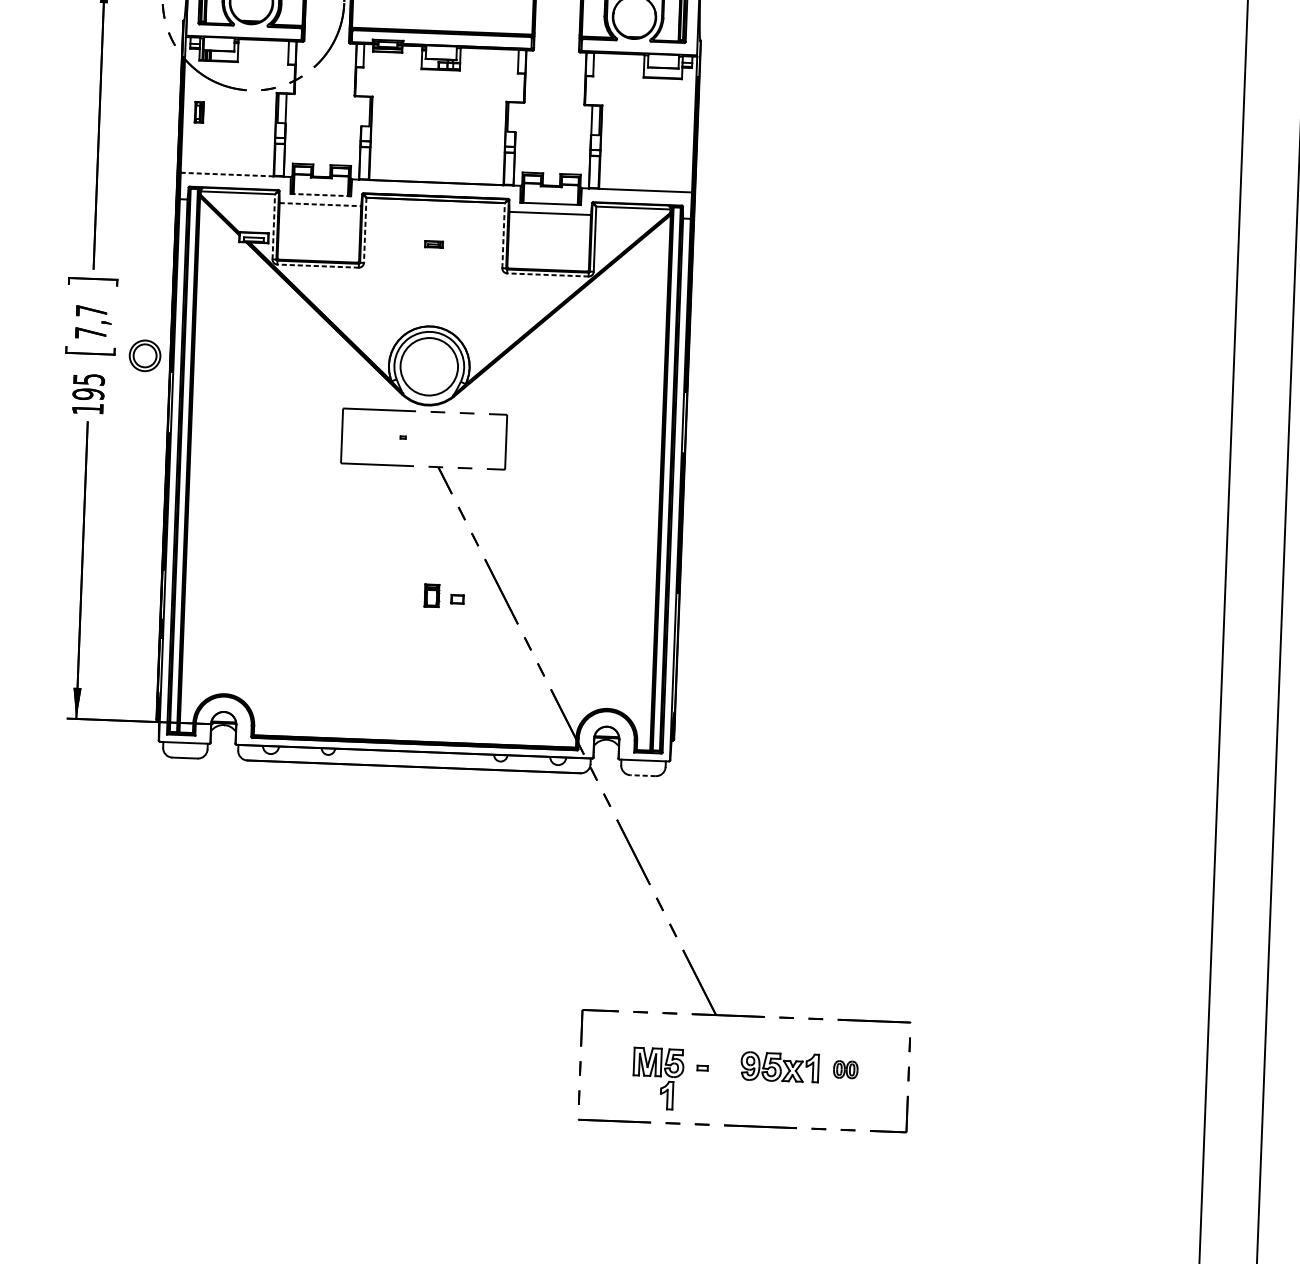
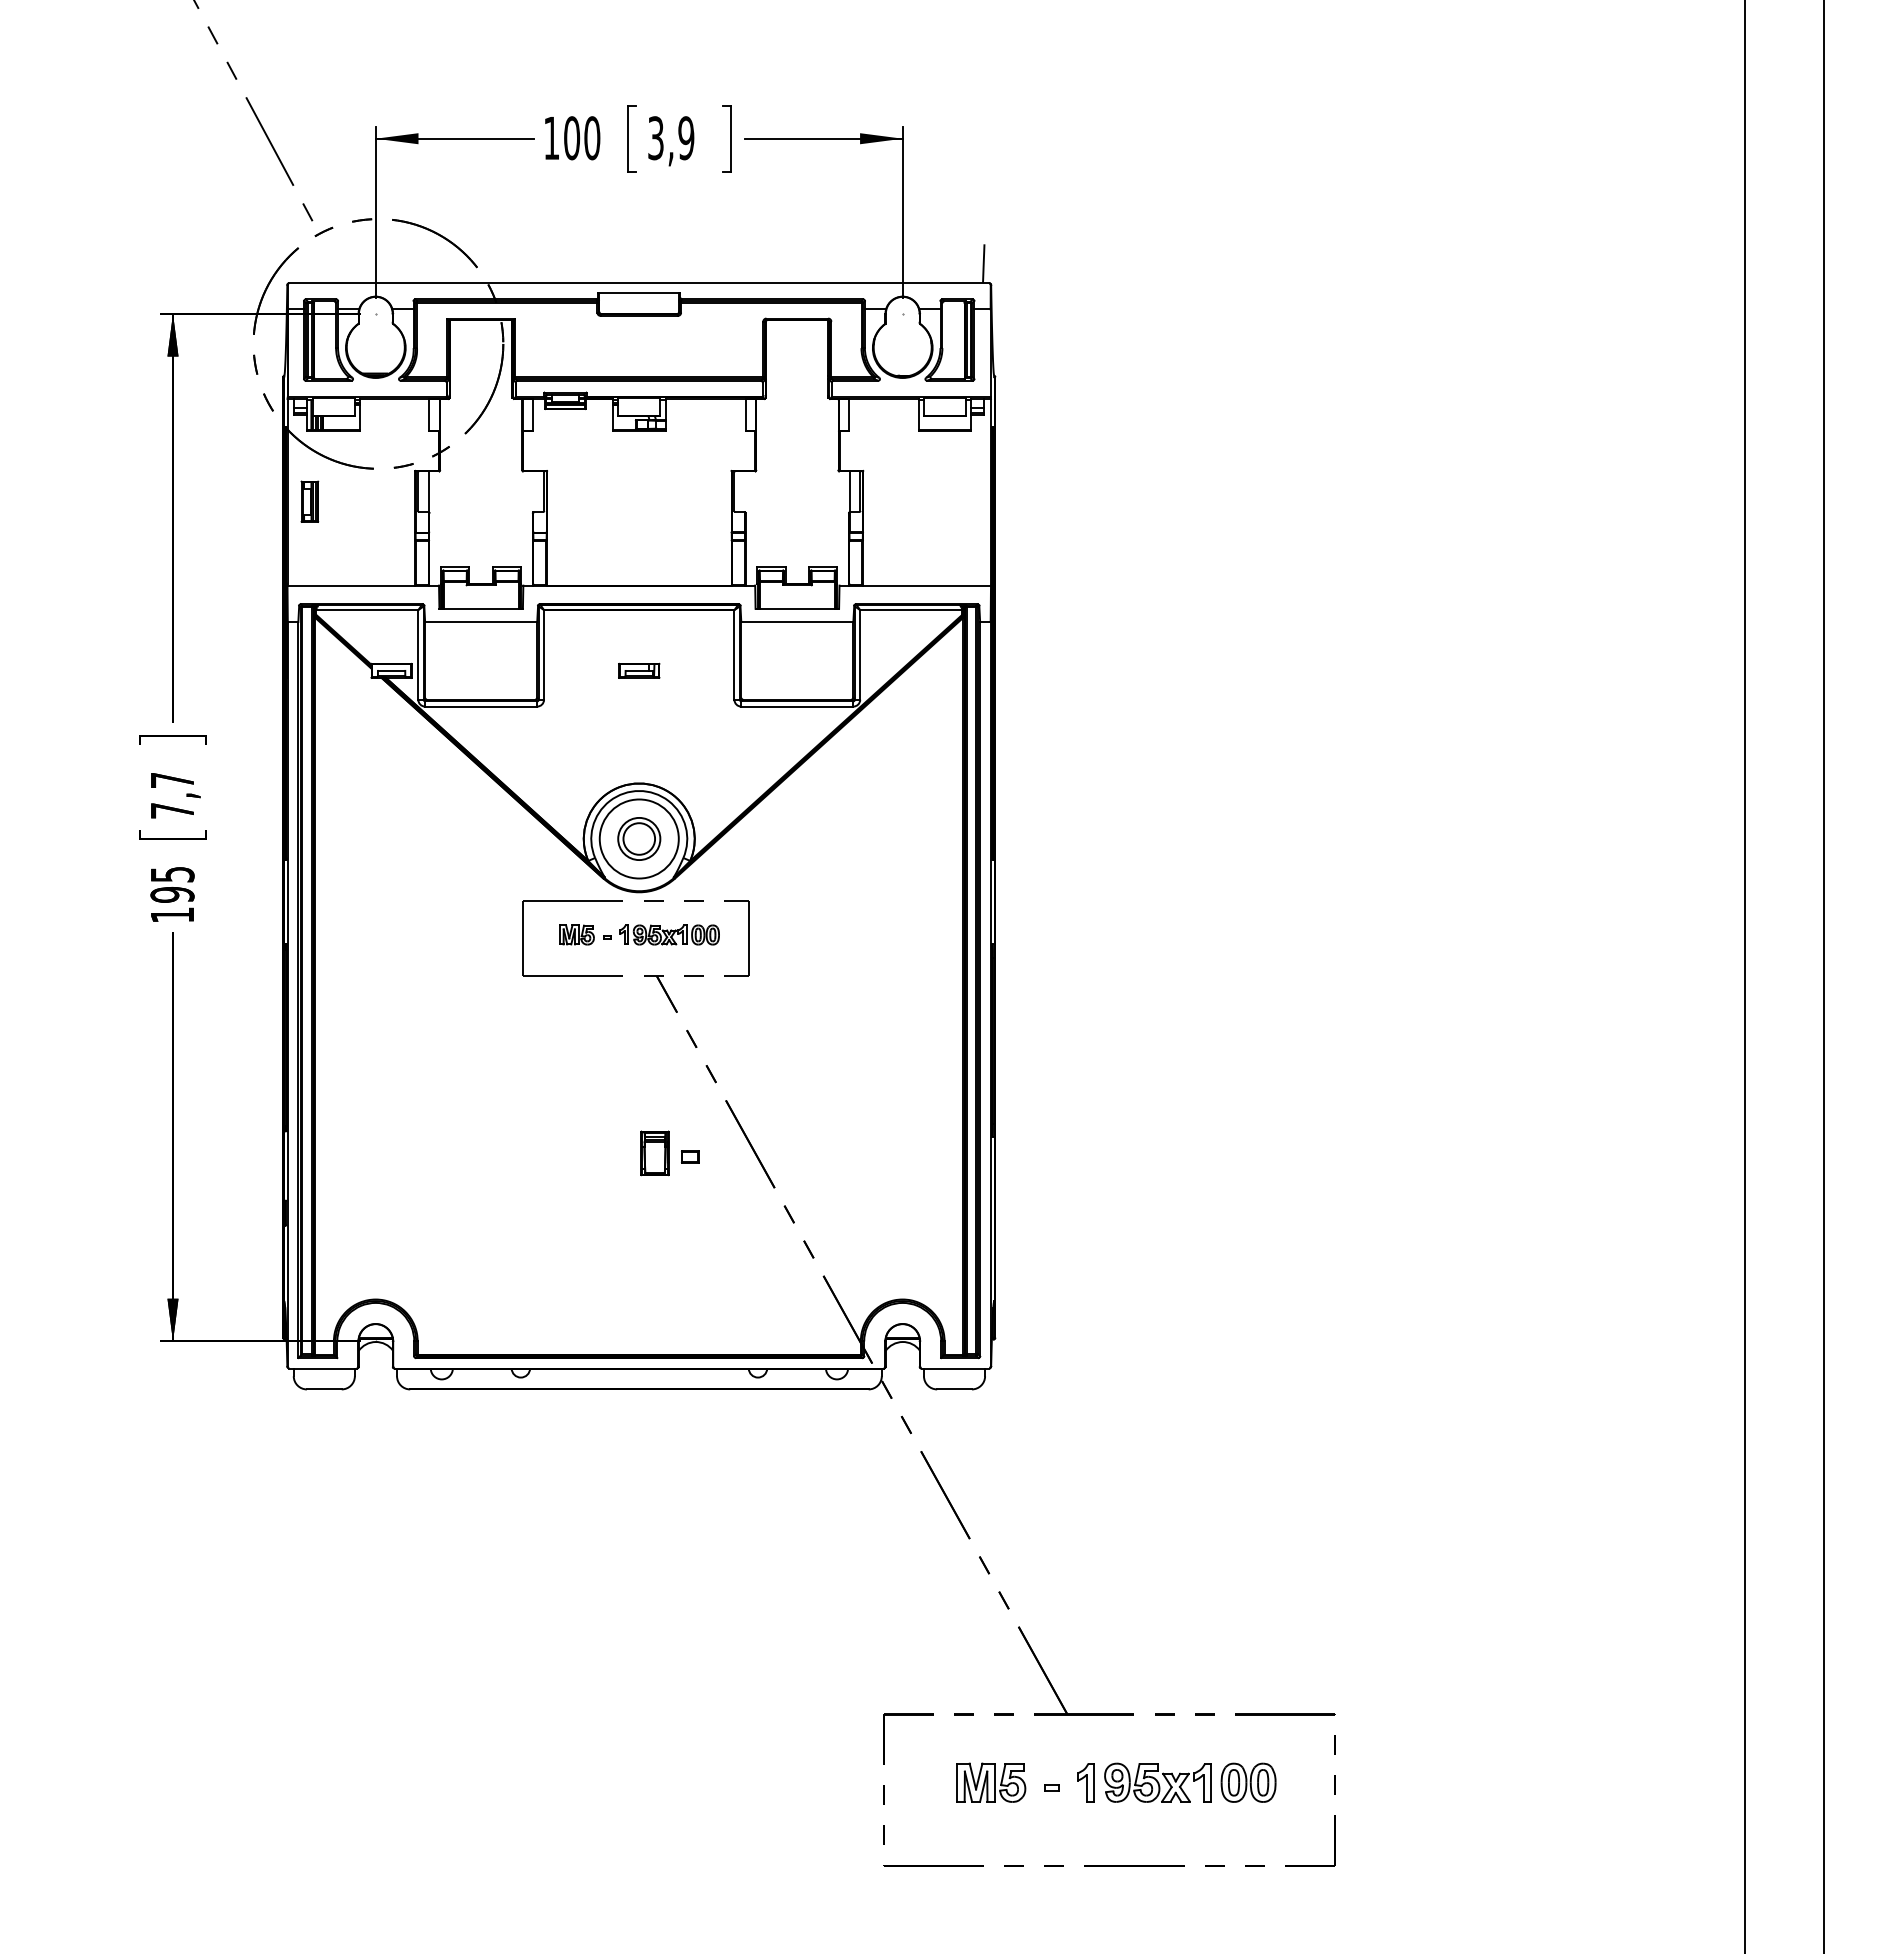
part: (199, 112) -> (309, 501), size x1.43
line: (227, 174) -> (351, 585), dashed -> solid
line: (321, 194) -> (481, 608), dashed -> solid
line: (320, 204) -> (481, 621), dashed -> solid
line: (273, 226) -> (418, 654), dashed -> solid
line: (365, 230) -> (544, 654), dashed -> solid
line: (503, 235) -> (734, 654), dashed -> solid
part: (434, 244) -> (639, 670), size x1.67
line: (317, 266) -> (480, 706), dashed -> solid
line: (547, 274) -> (796, 706), dashed -> solid
part: (145, 355) -> (639, 838), moved
part: (380, 434) -> (576, 934), added
part: (448, 437) -> (669, 934), added
part: (431, 595) -> (654, 1153), size x1.43
line: (643, 775) -> (954, 1389), dashed -> solid
part: (845, 1069) -> (1248, 1782), size x1.67
part: (666, 1095) -> (1085, 1782), moved

